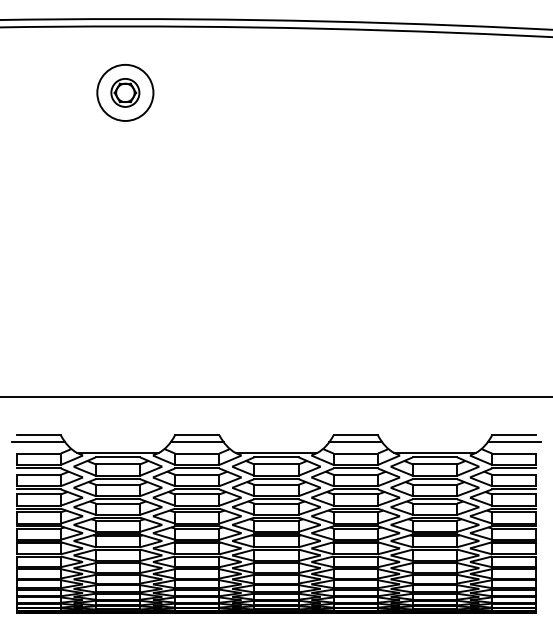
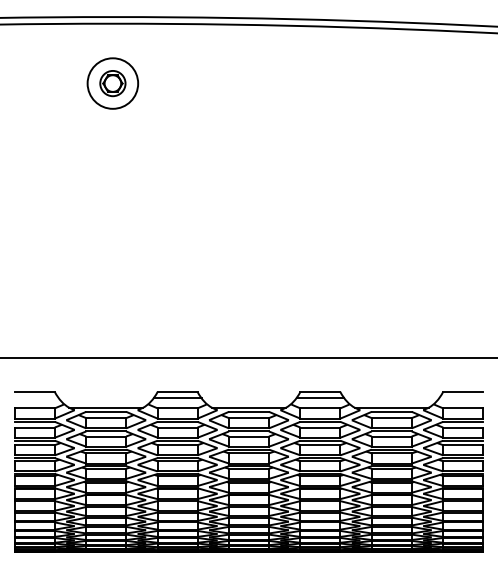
line: (38, 442) -> (34, 398), removed
line: (514, 442) -> (463, 398), removed

